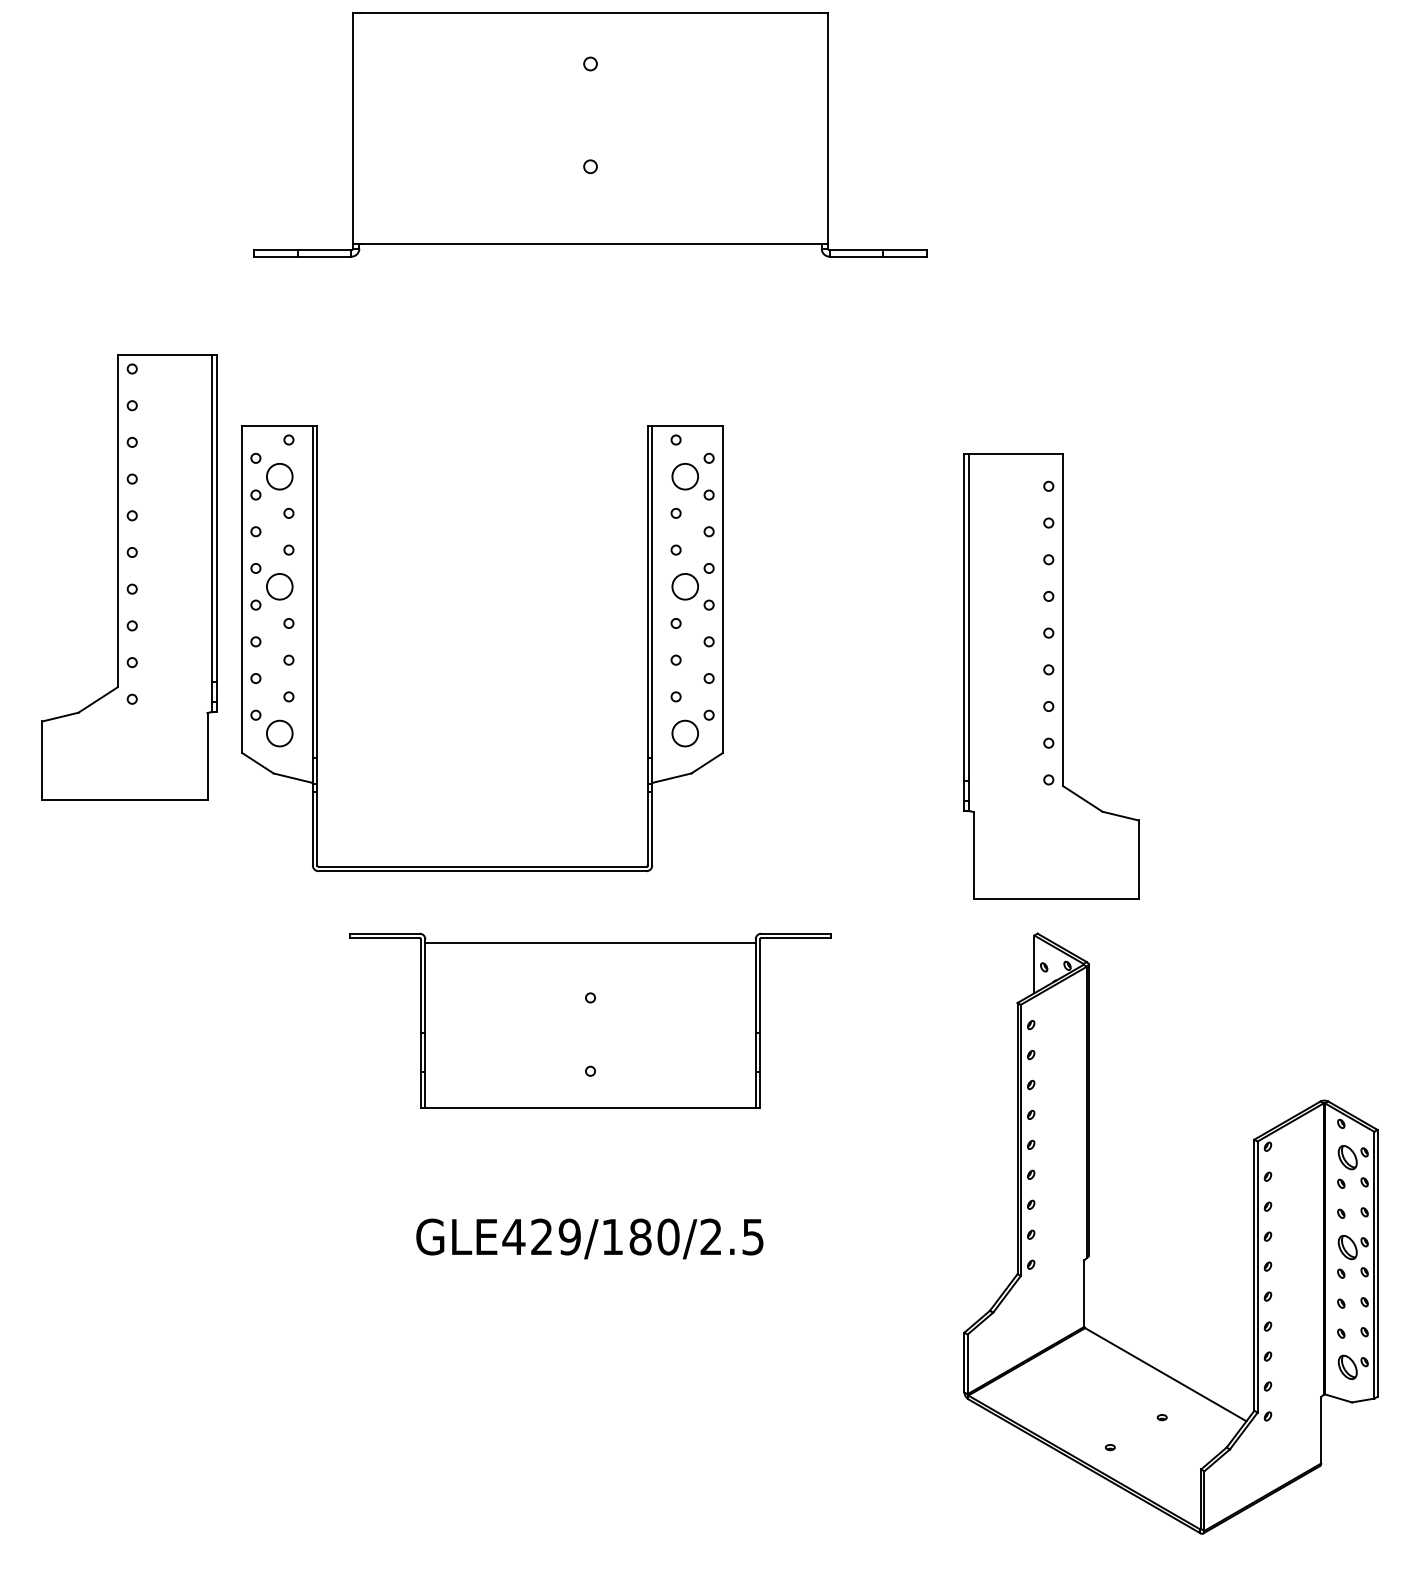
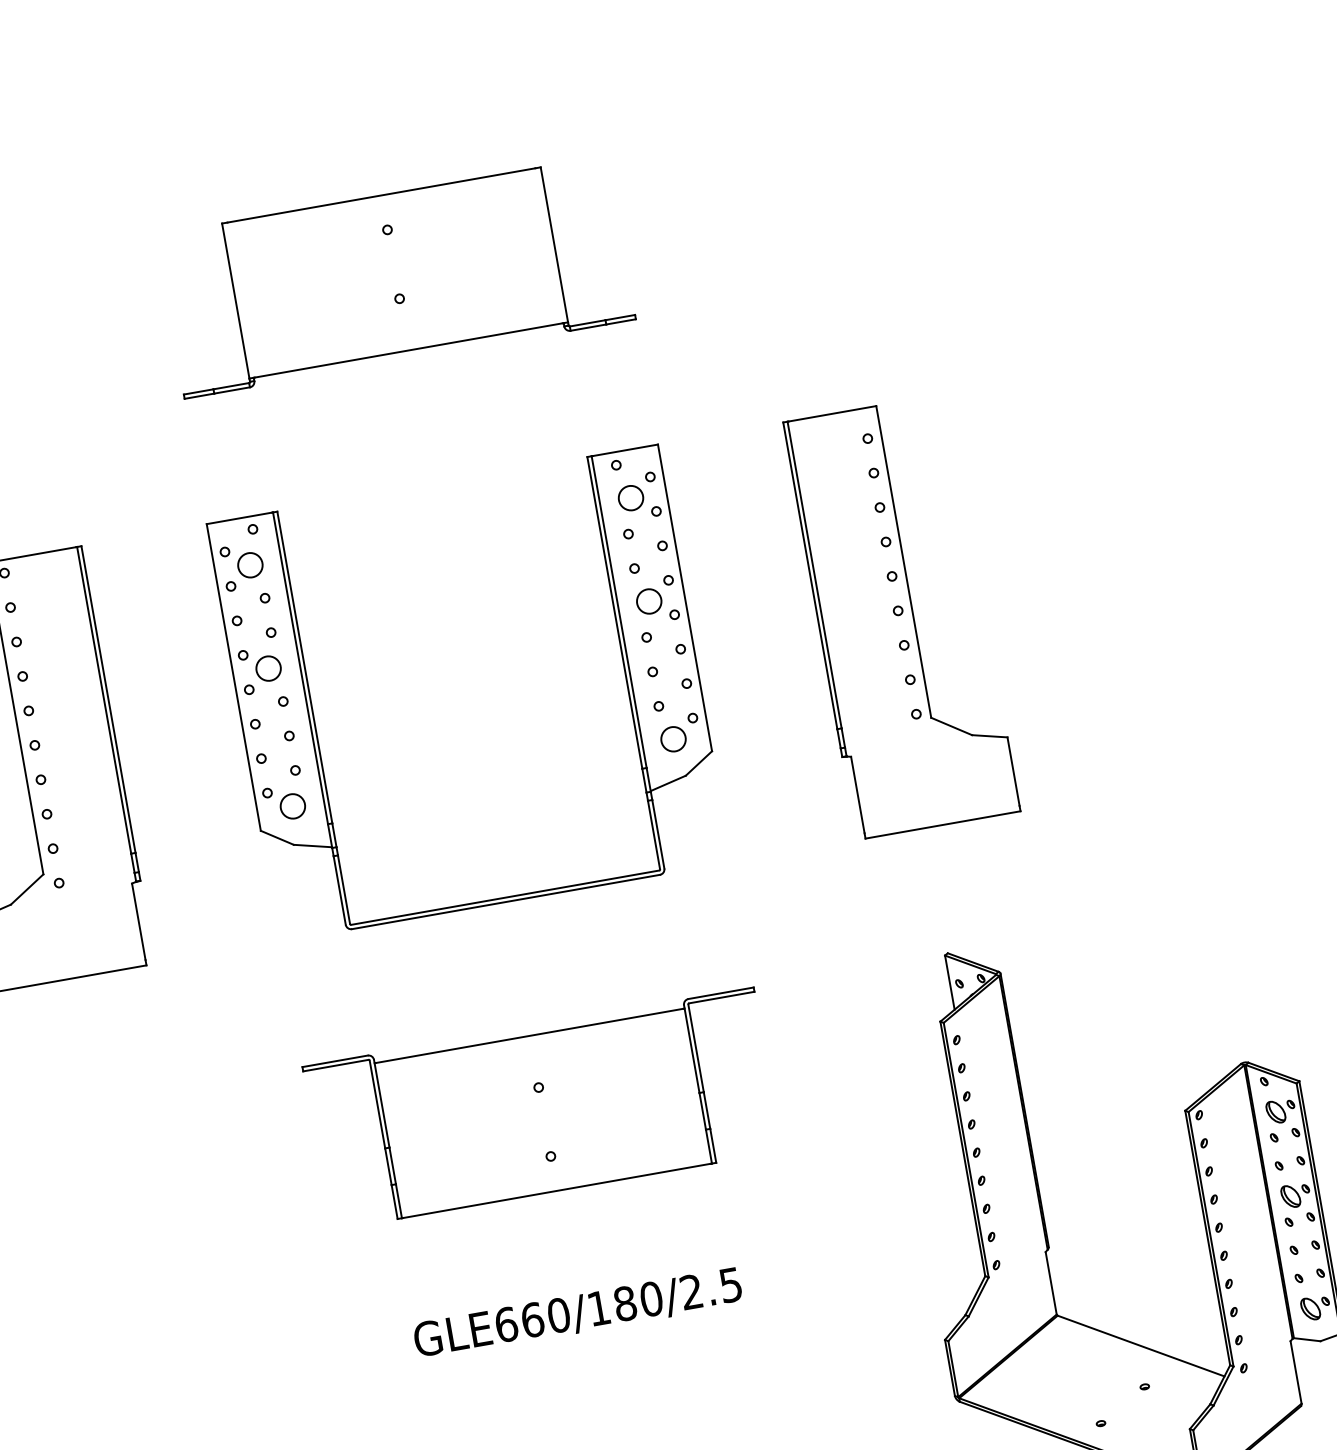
part: (590, 134) -> (395, 277), size x0.71
part: (317, 648) -> (314, 720), moved
part: (1051, 676) -> (901, 616), moved
text: (541, 1236) -> (532, 1319), GLE429/180/2.5 -> GLE660/180/2.5

